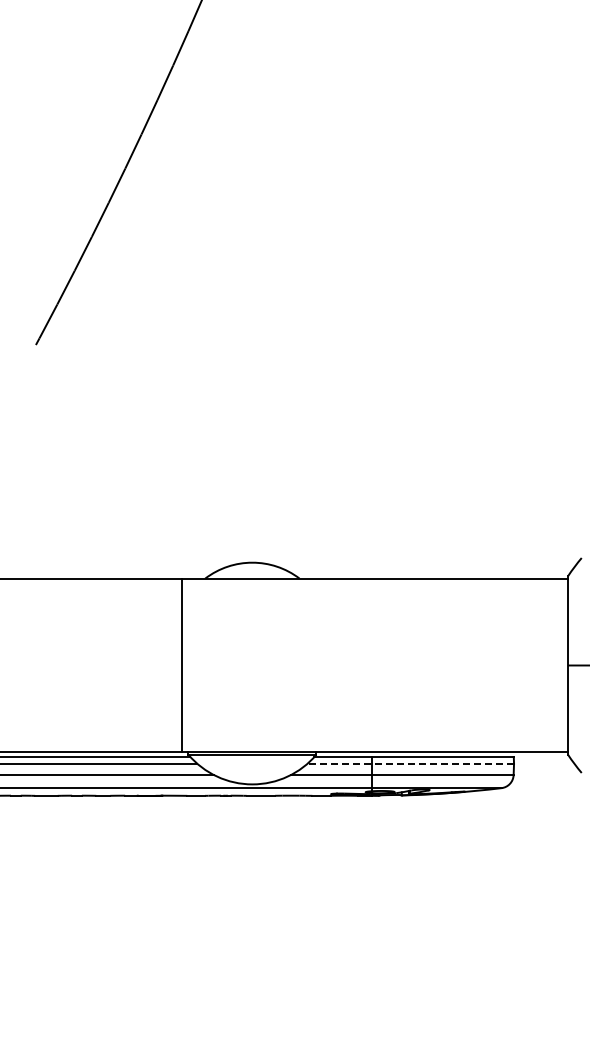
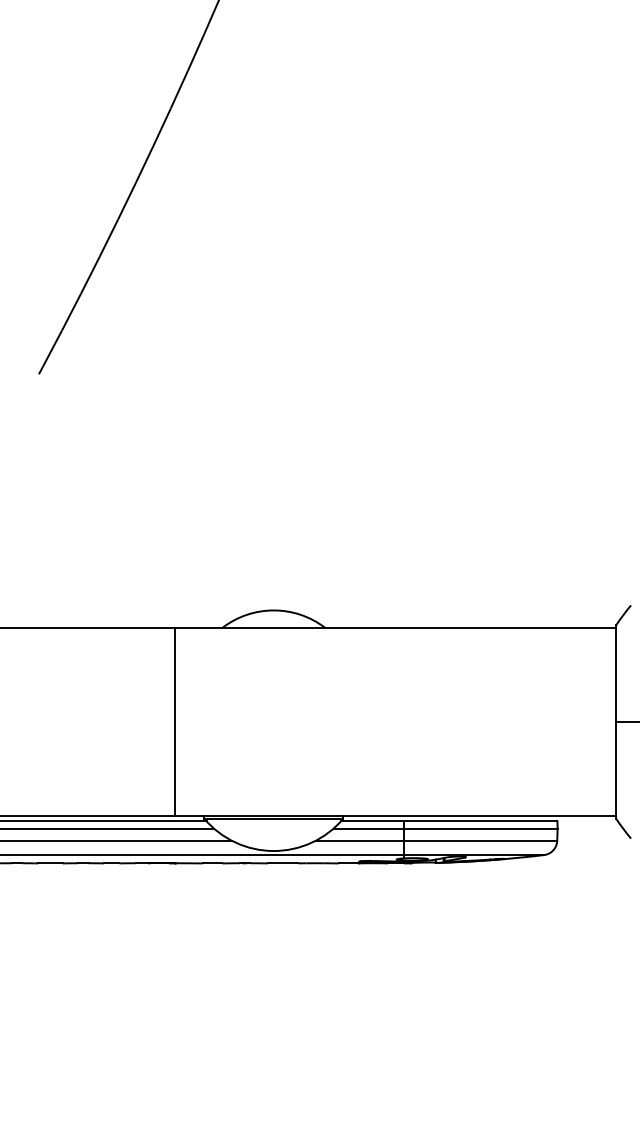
line: (181, 665) -> (174, 721), moved
line: (410, 763) -> (445, 828), dashed -> solid

